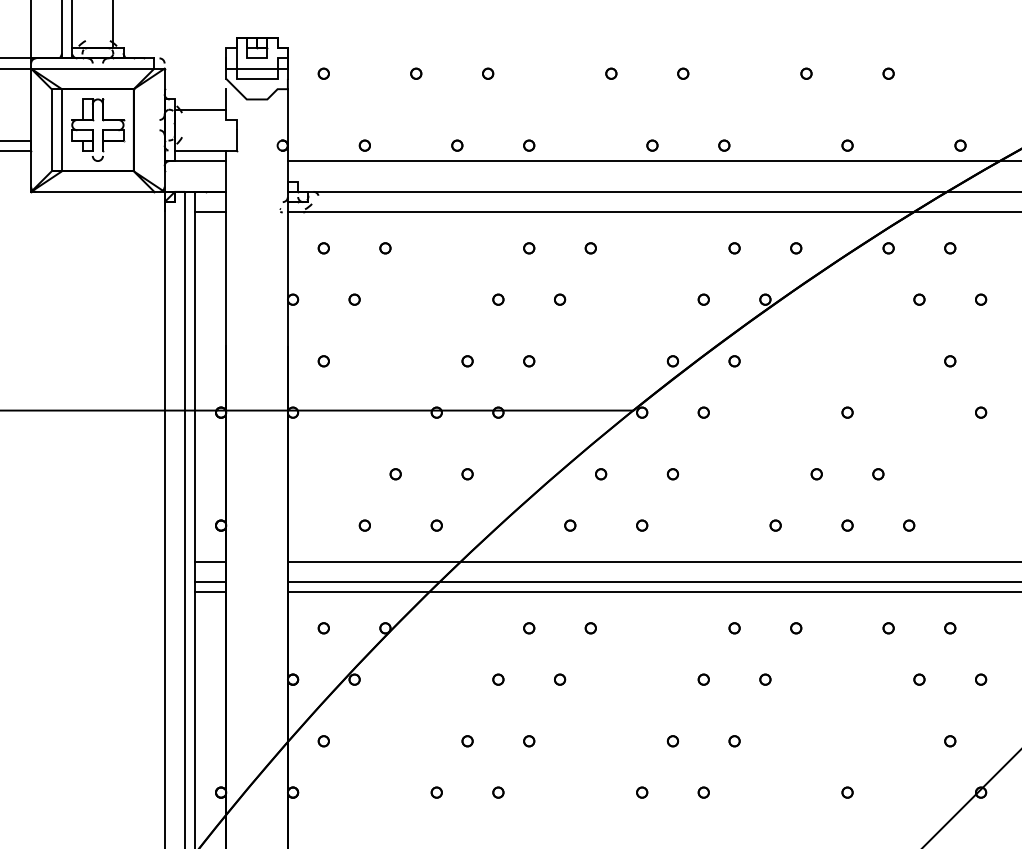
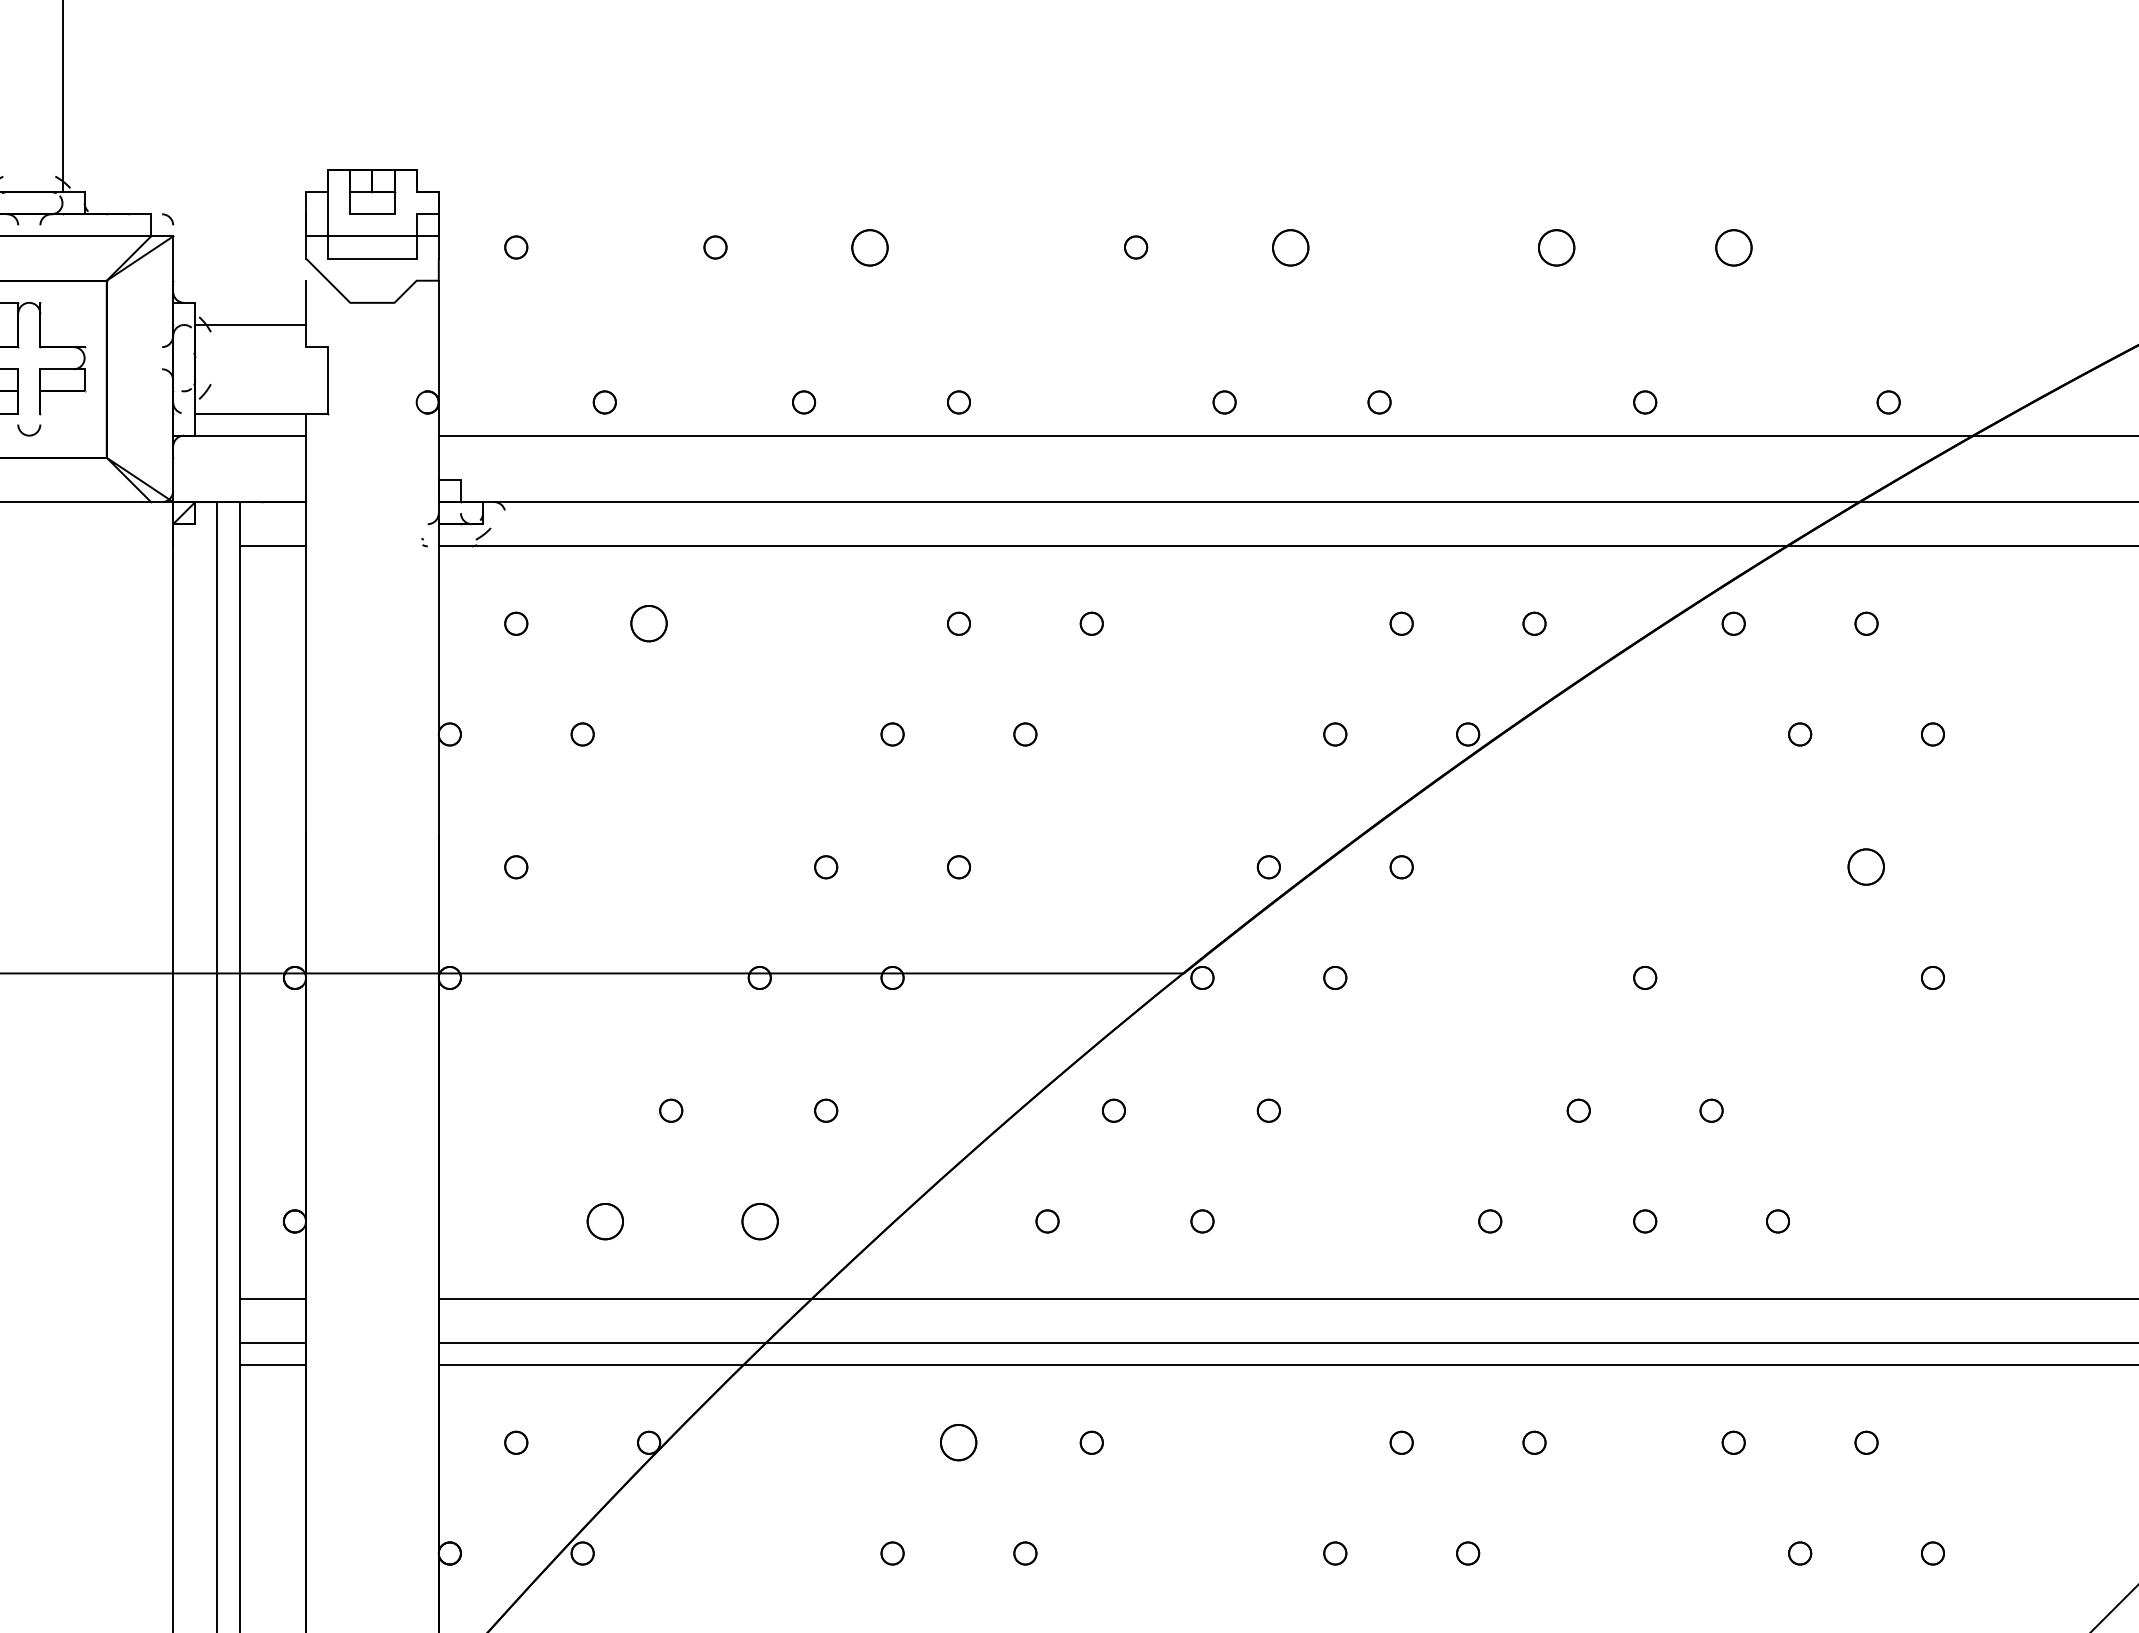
part: (488, 73) -> (871, 246), size x1.6
part: (683, 73) -> (1291, 246), size x1.6
part: (806, 73) -> (1556, 246), size x1.6
part: (888, 73) -> (1733, 246), size x1.6
part: (385, 248) -> (649, 624), size x1.6
part: (950, 361) -> (1867, 867), size x1.6
part: (364, 525) -> (603, 1221), size x1.6
part: (436, 525) -> (759, 1221), size x1.6
part: (529, 628) -> (959, 1443), size x1.6

